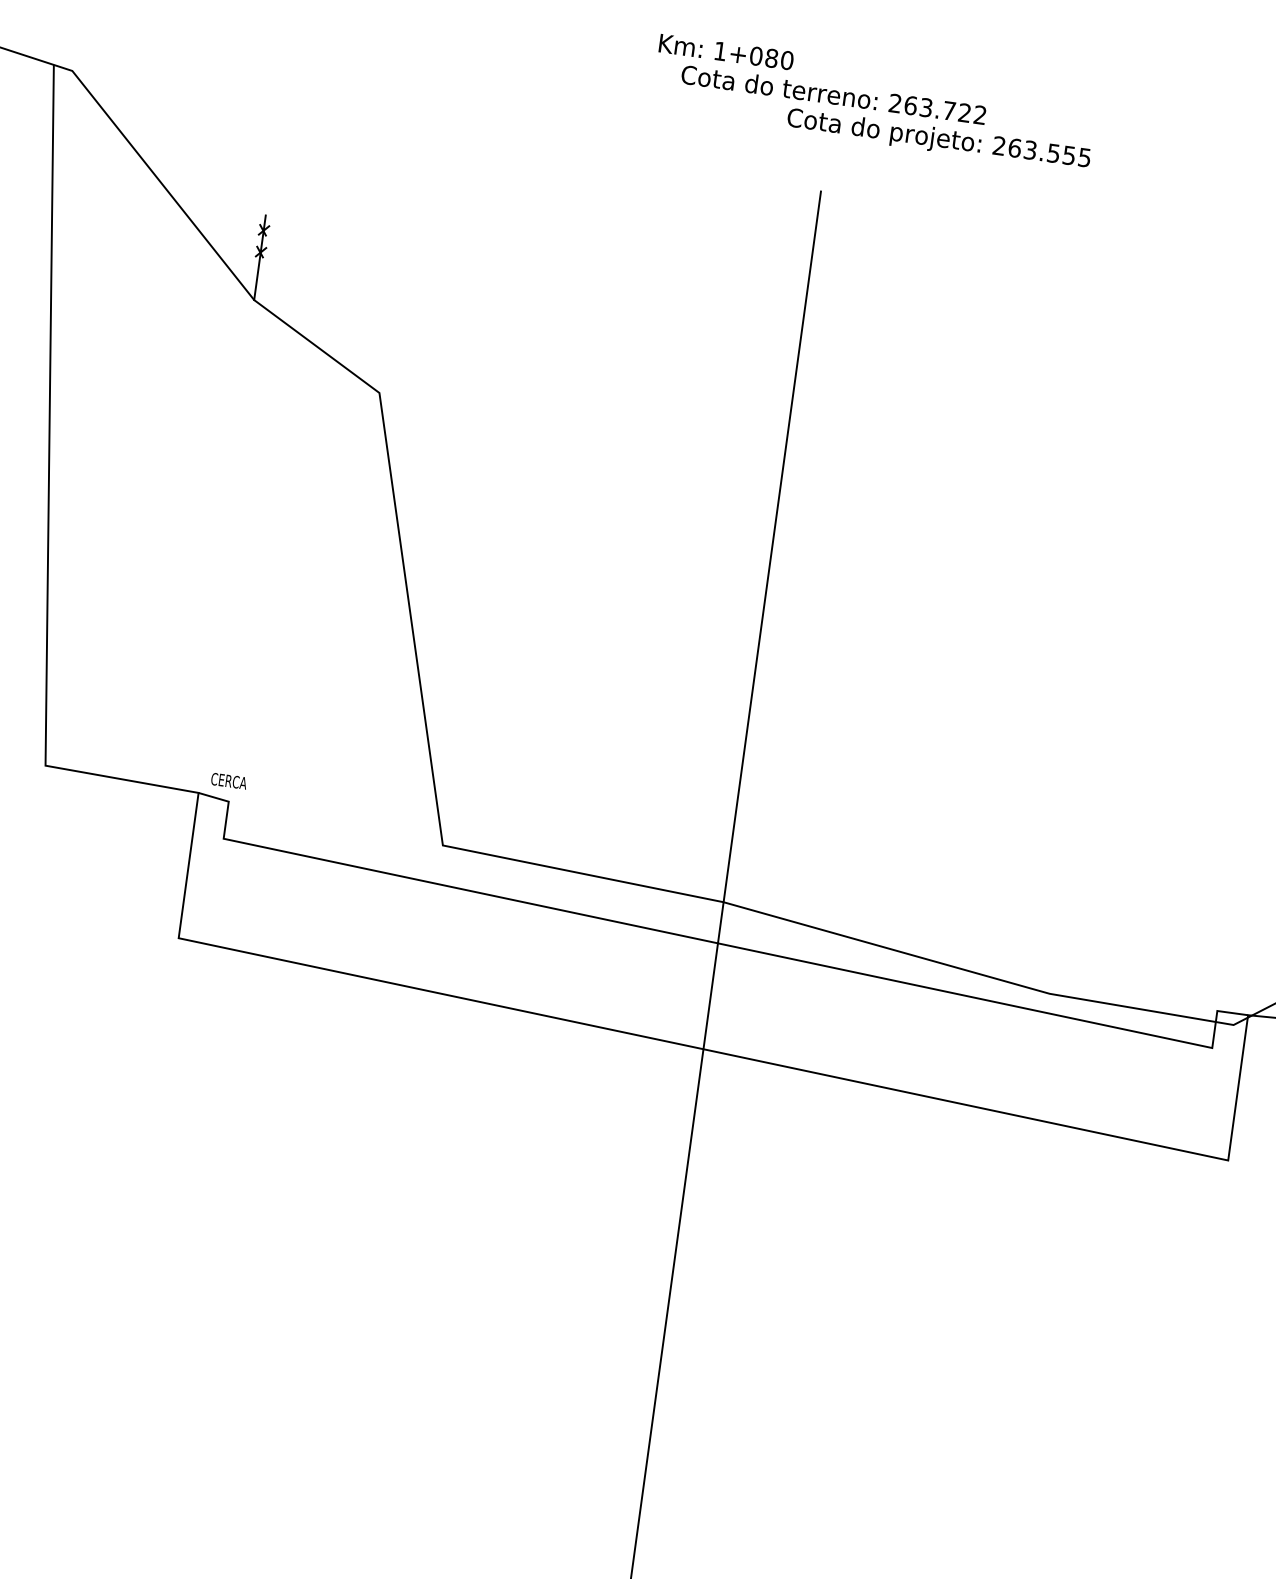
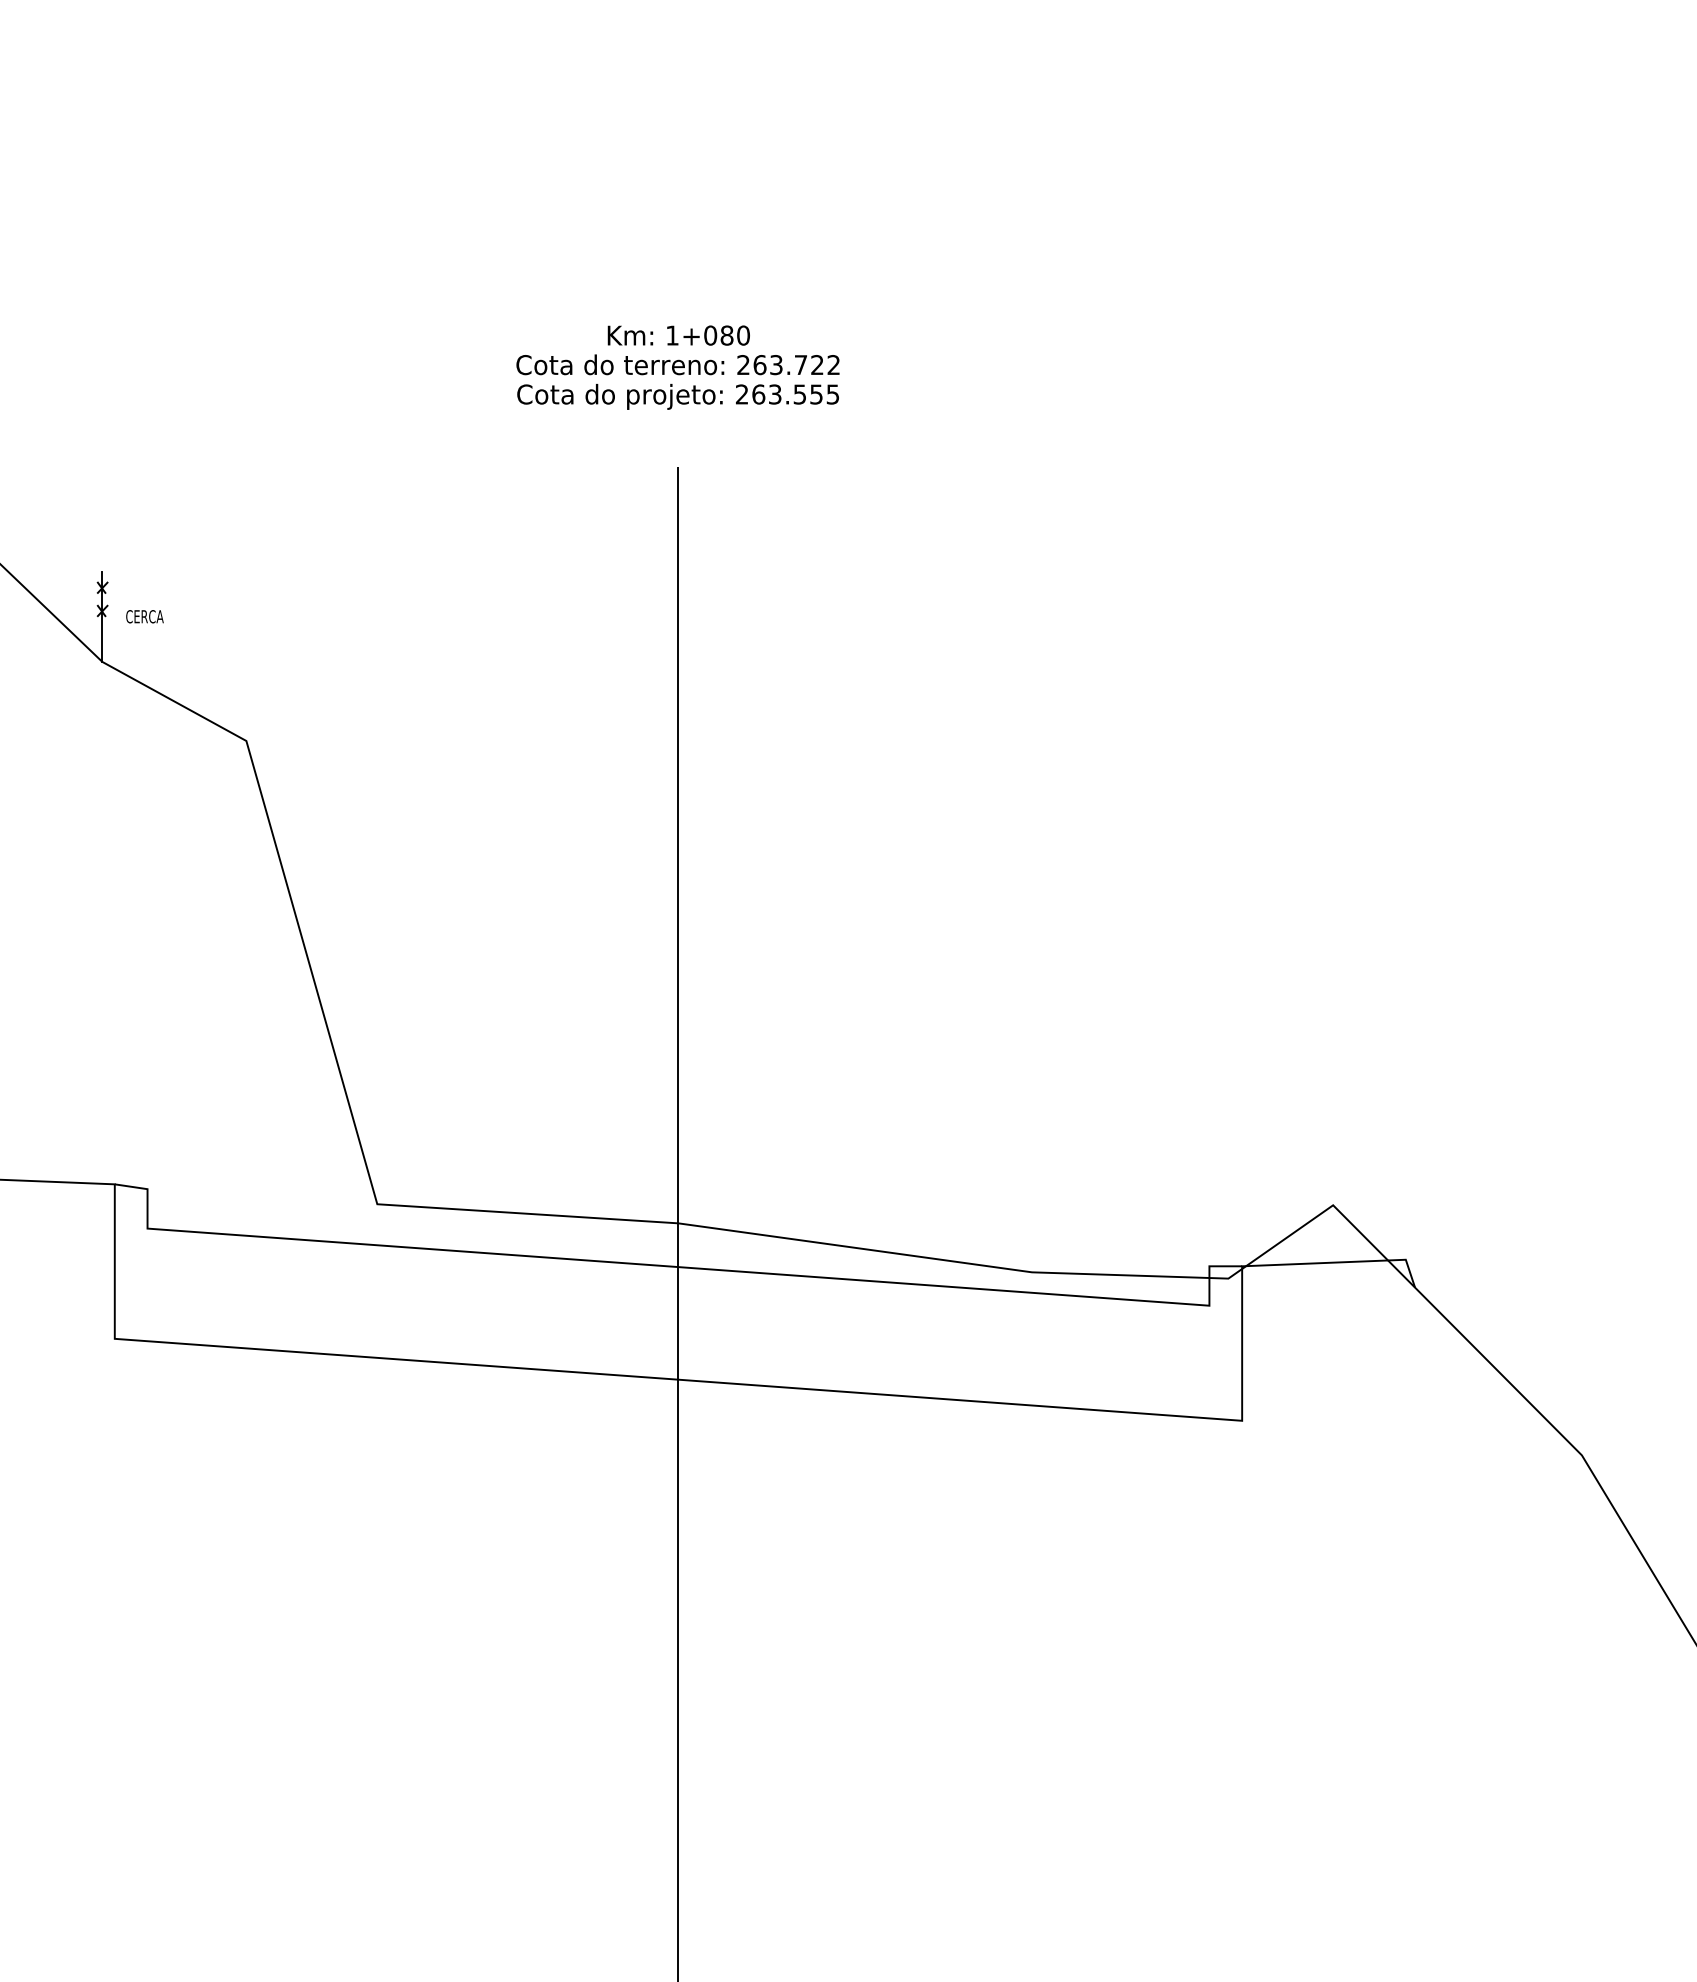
text: (726, 52) -> (678, 335), moved
text: (938, 139) -> (677, 396), moved
text: (228, 780) -> (144, 616), moved

